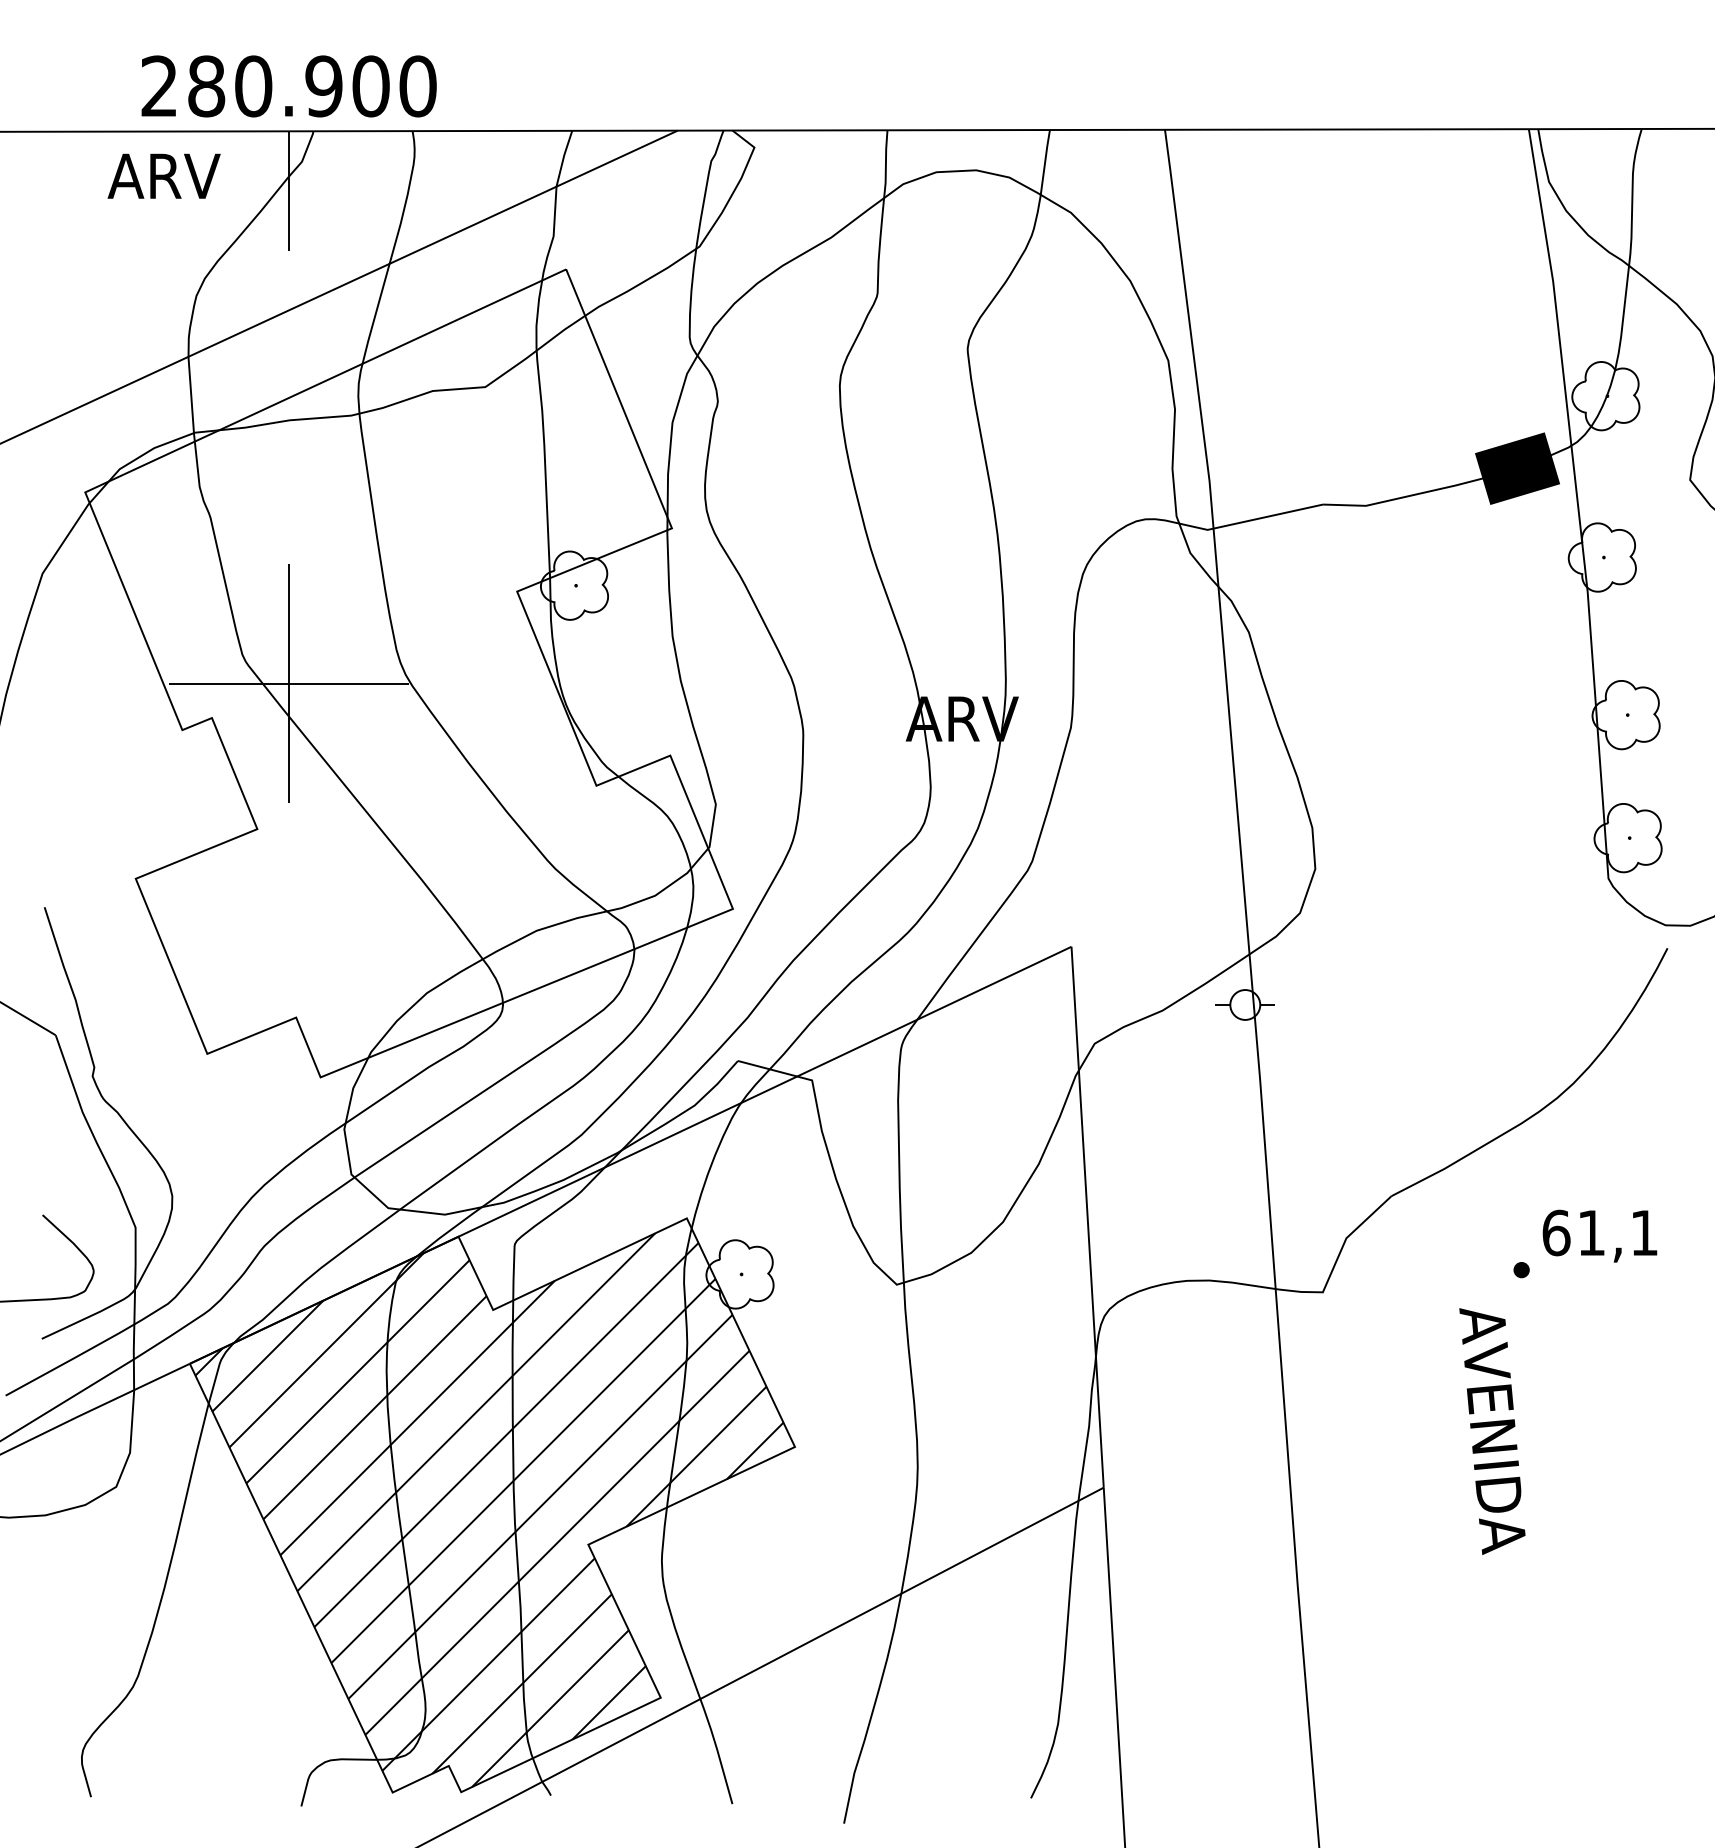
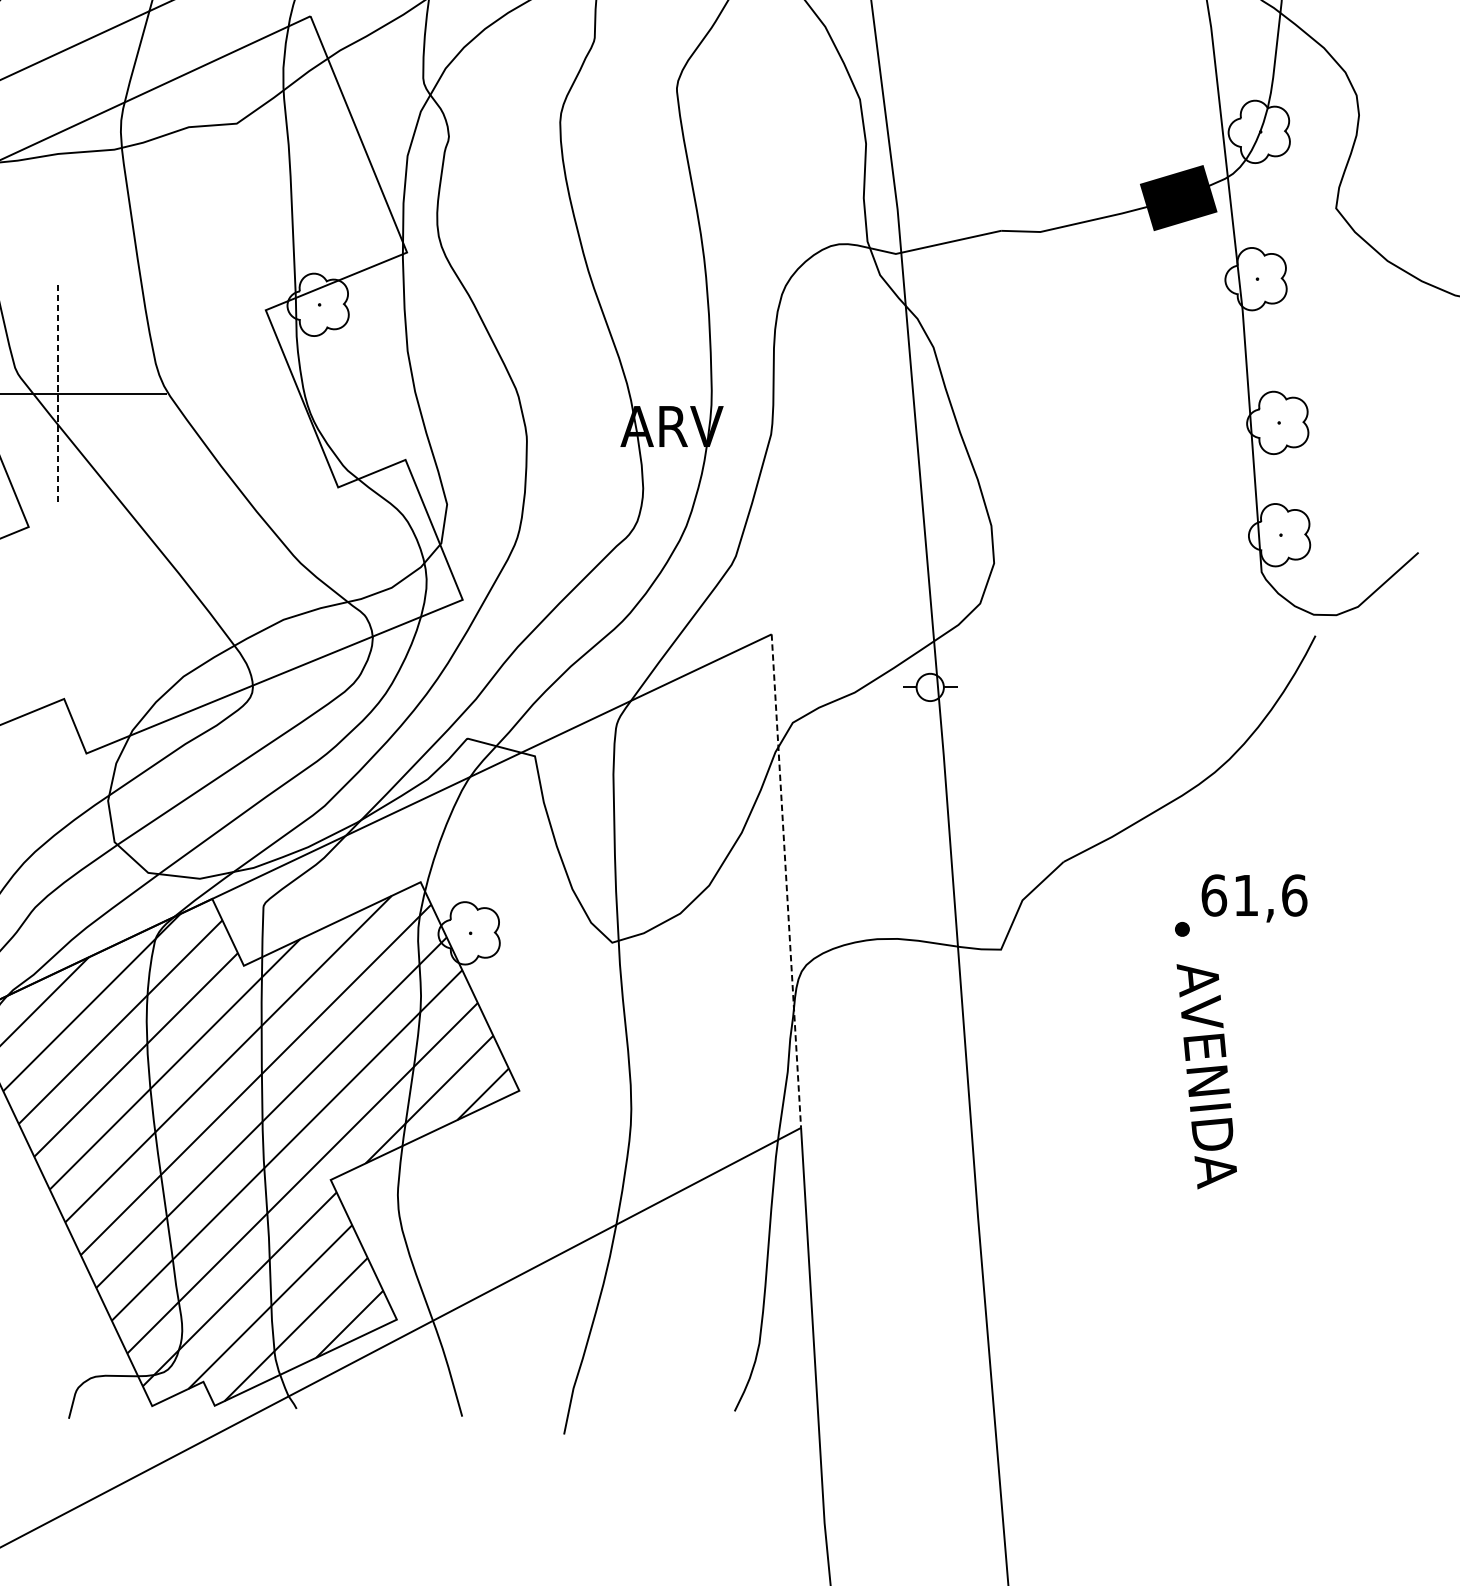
line: (288, 683) -> (57, 394), solid -> dashed
line: (1087, 1217) -> (786, 881), solid -> dashed
text: (1644, 1232) -> (1294, 895), 61,1 -> 61,6
text: (1492, 1431) -> (1206, 1076), moved

